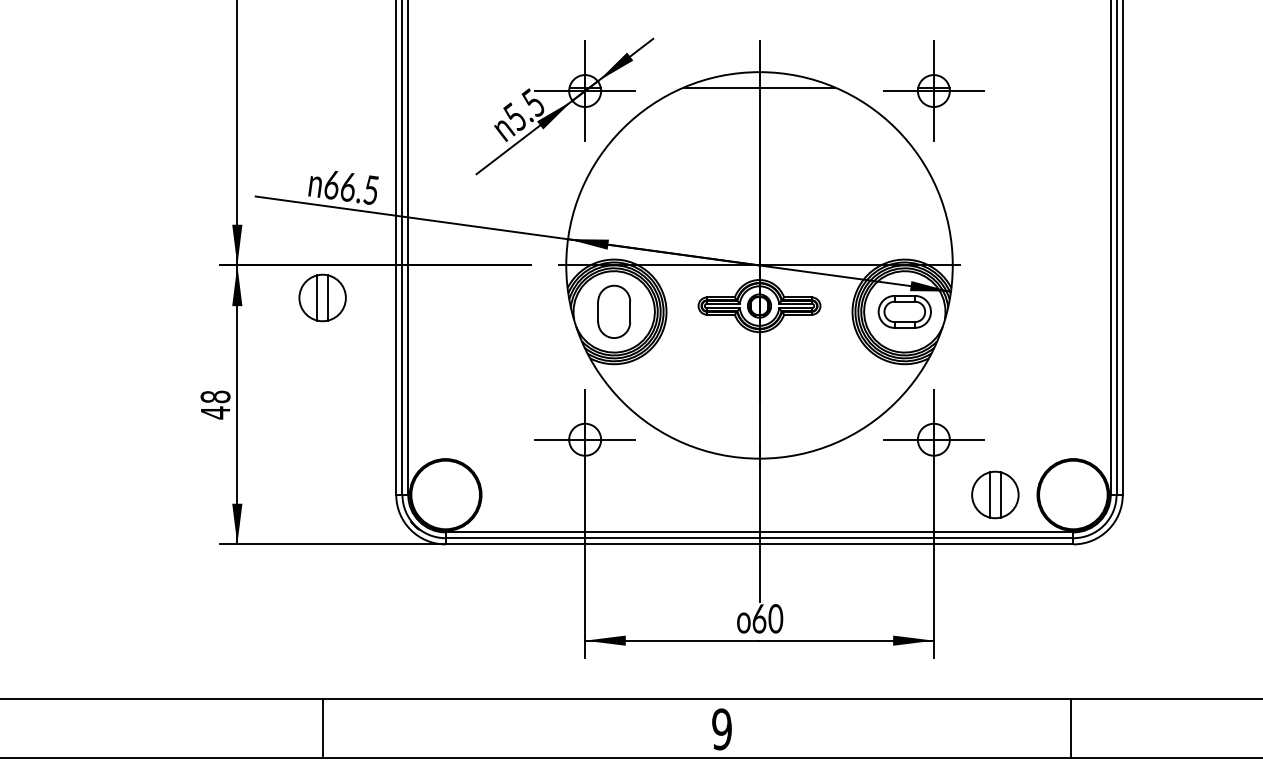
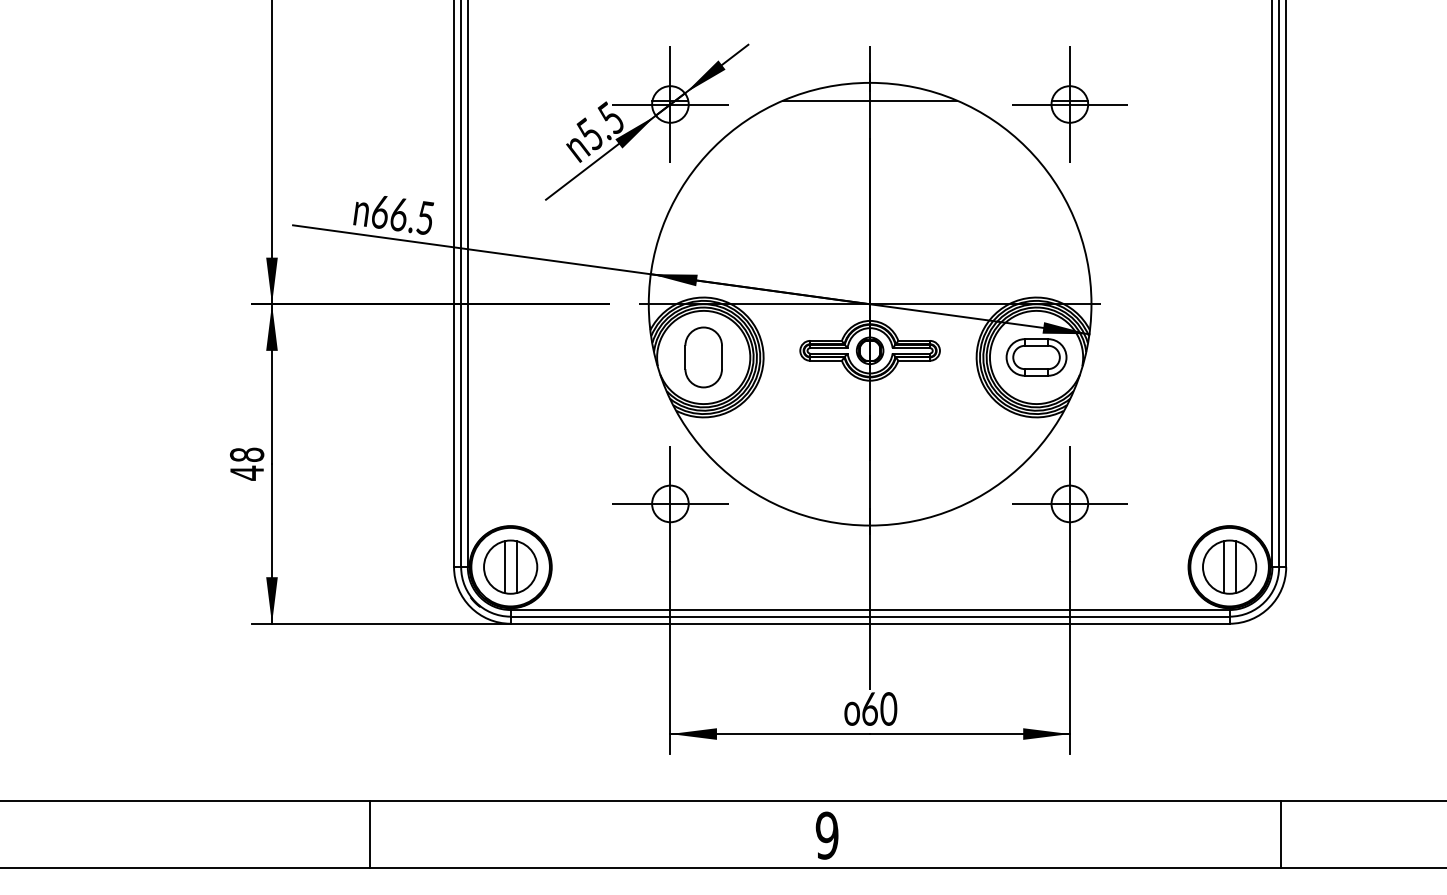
part: (322, 297) -> (510, 566), moved
part: (995, 494) -> (1229, 566), moved
line: (1070, 728) -> (1280, 834), moved

